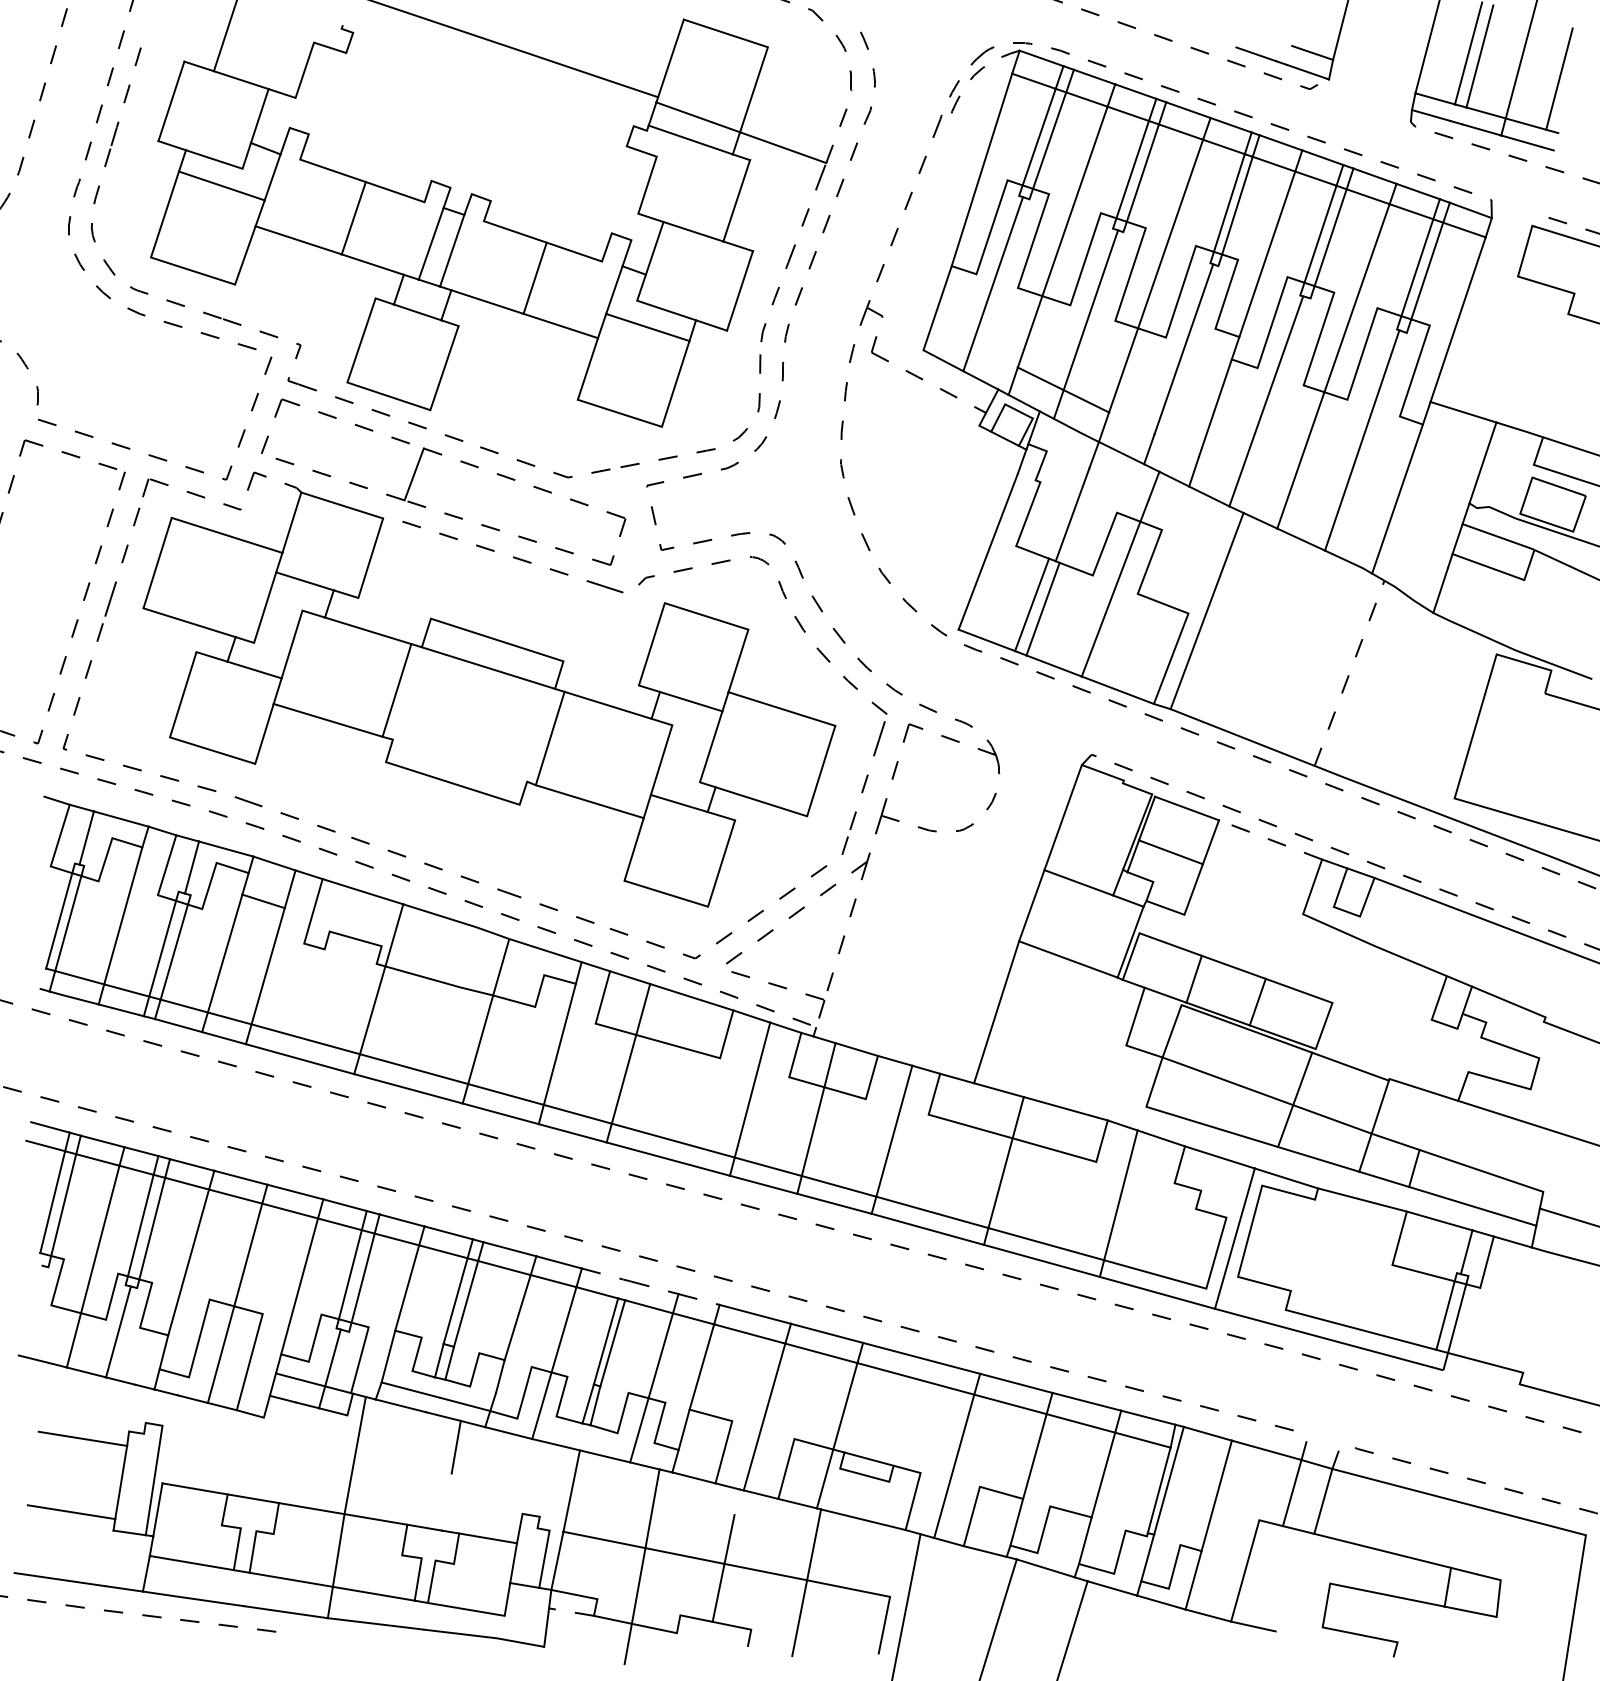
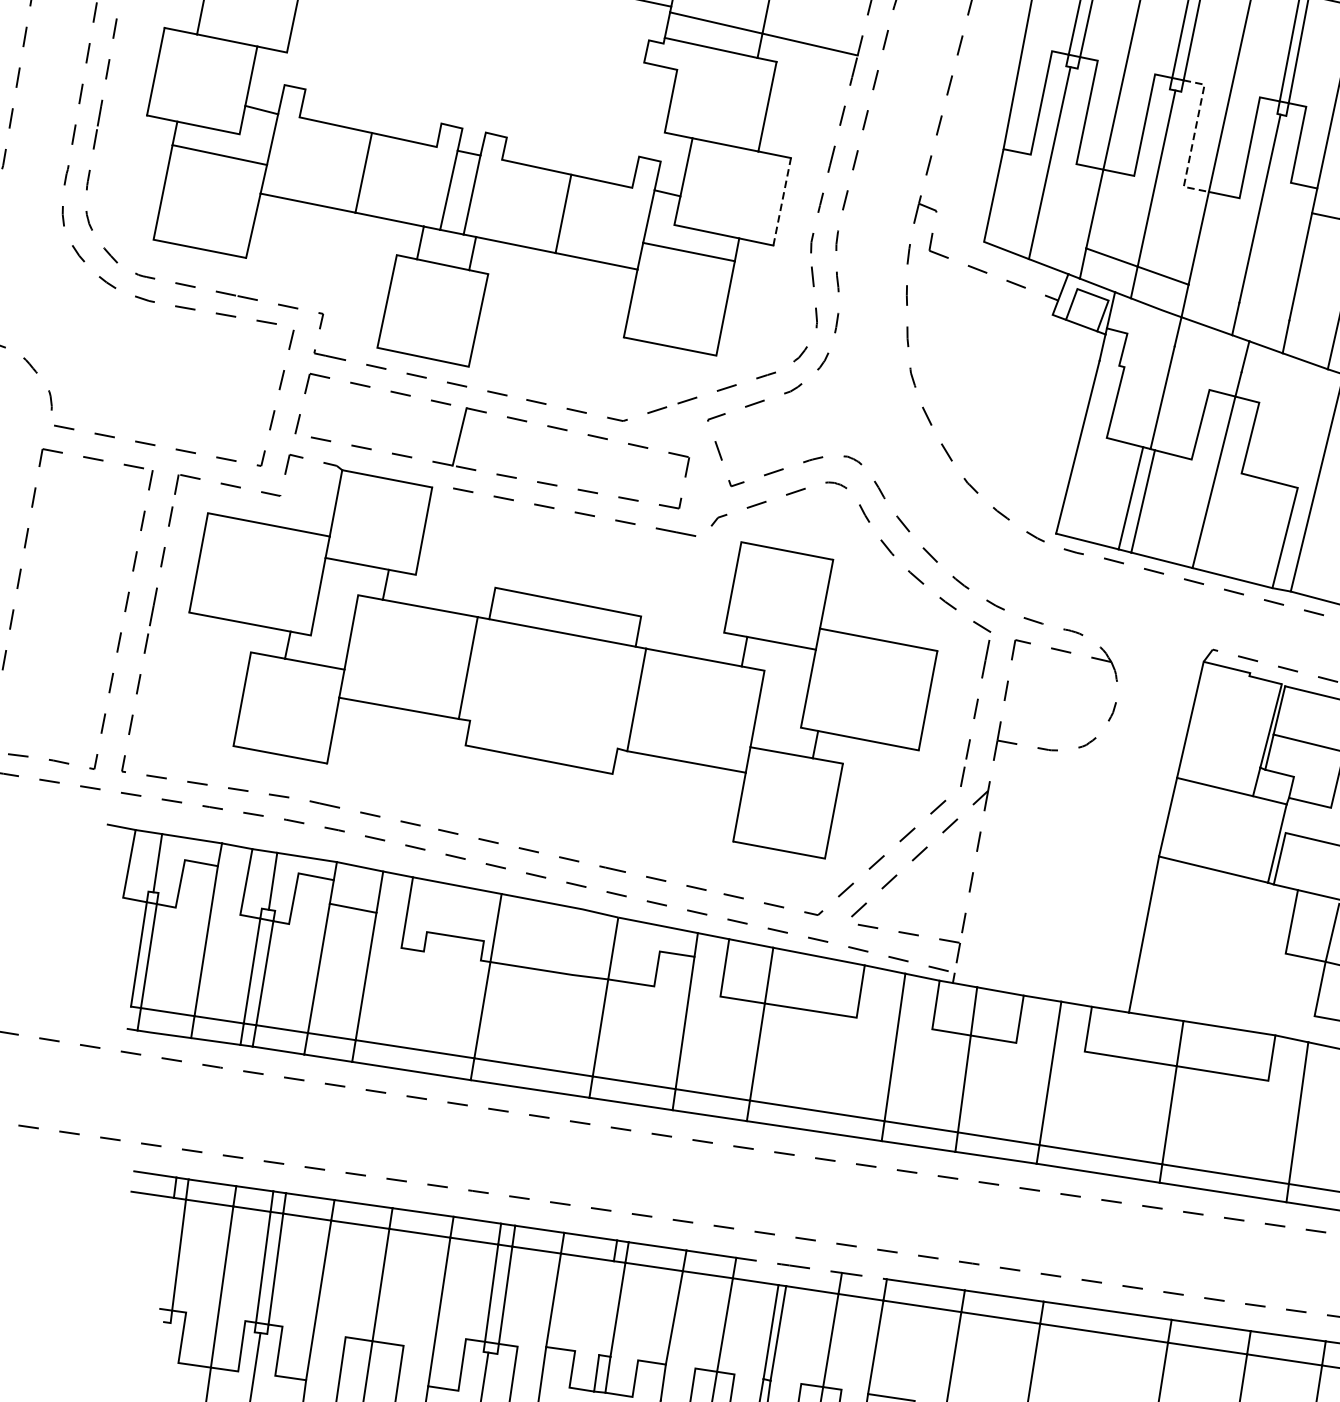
line: (1129, 276) -> (1193, 138), solid -> dashed
line: (740, 290) -> (782, 201), solid -> dashed
line: (52, 1202) -> (166, 1253), removed
line: (455, 1300) -> (606, 1307), removed

